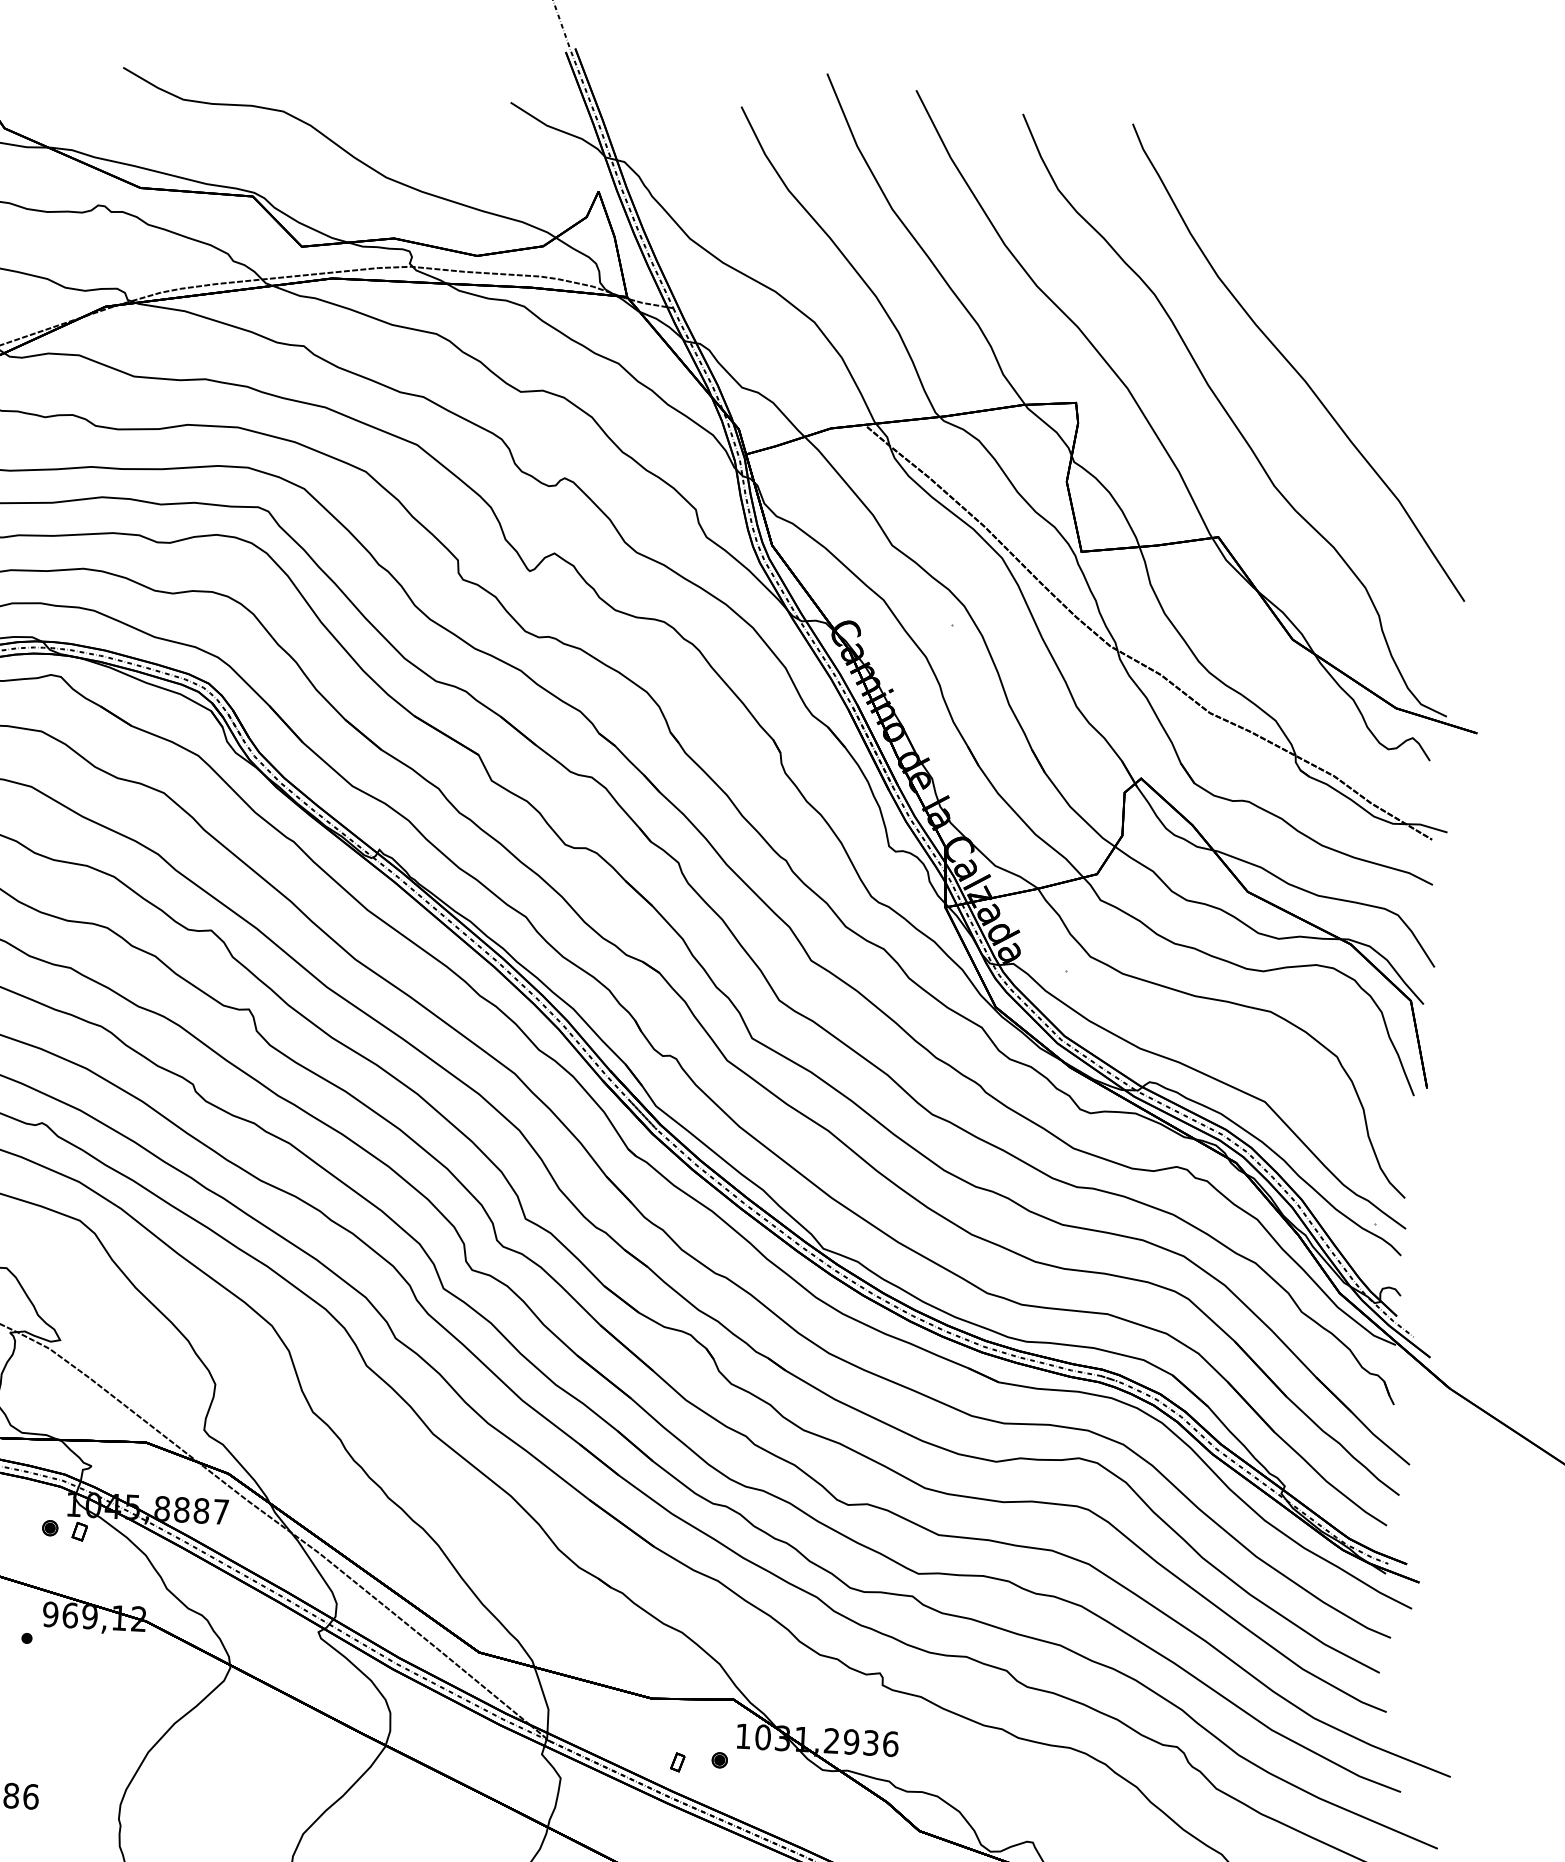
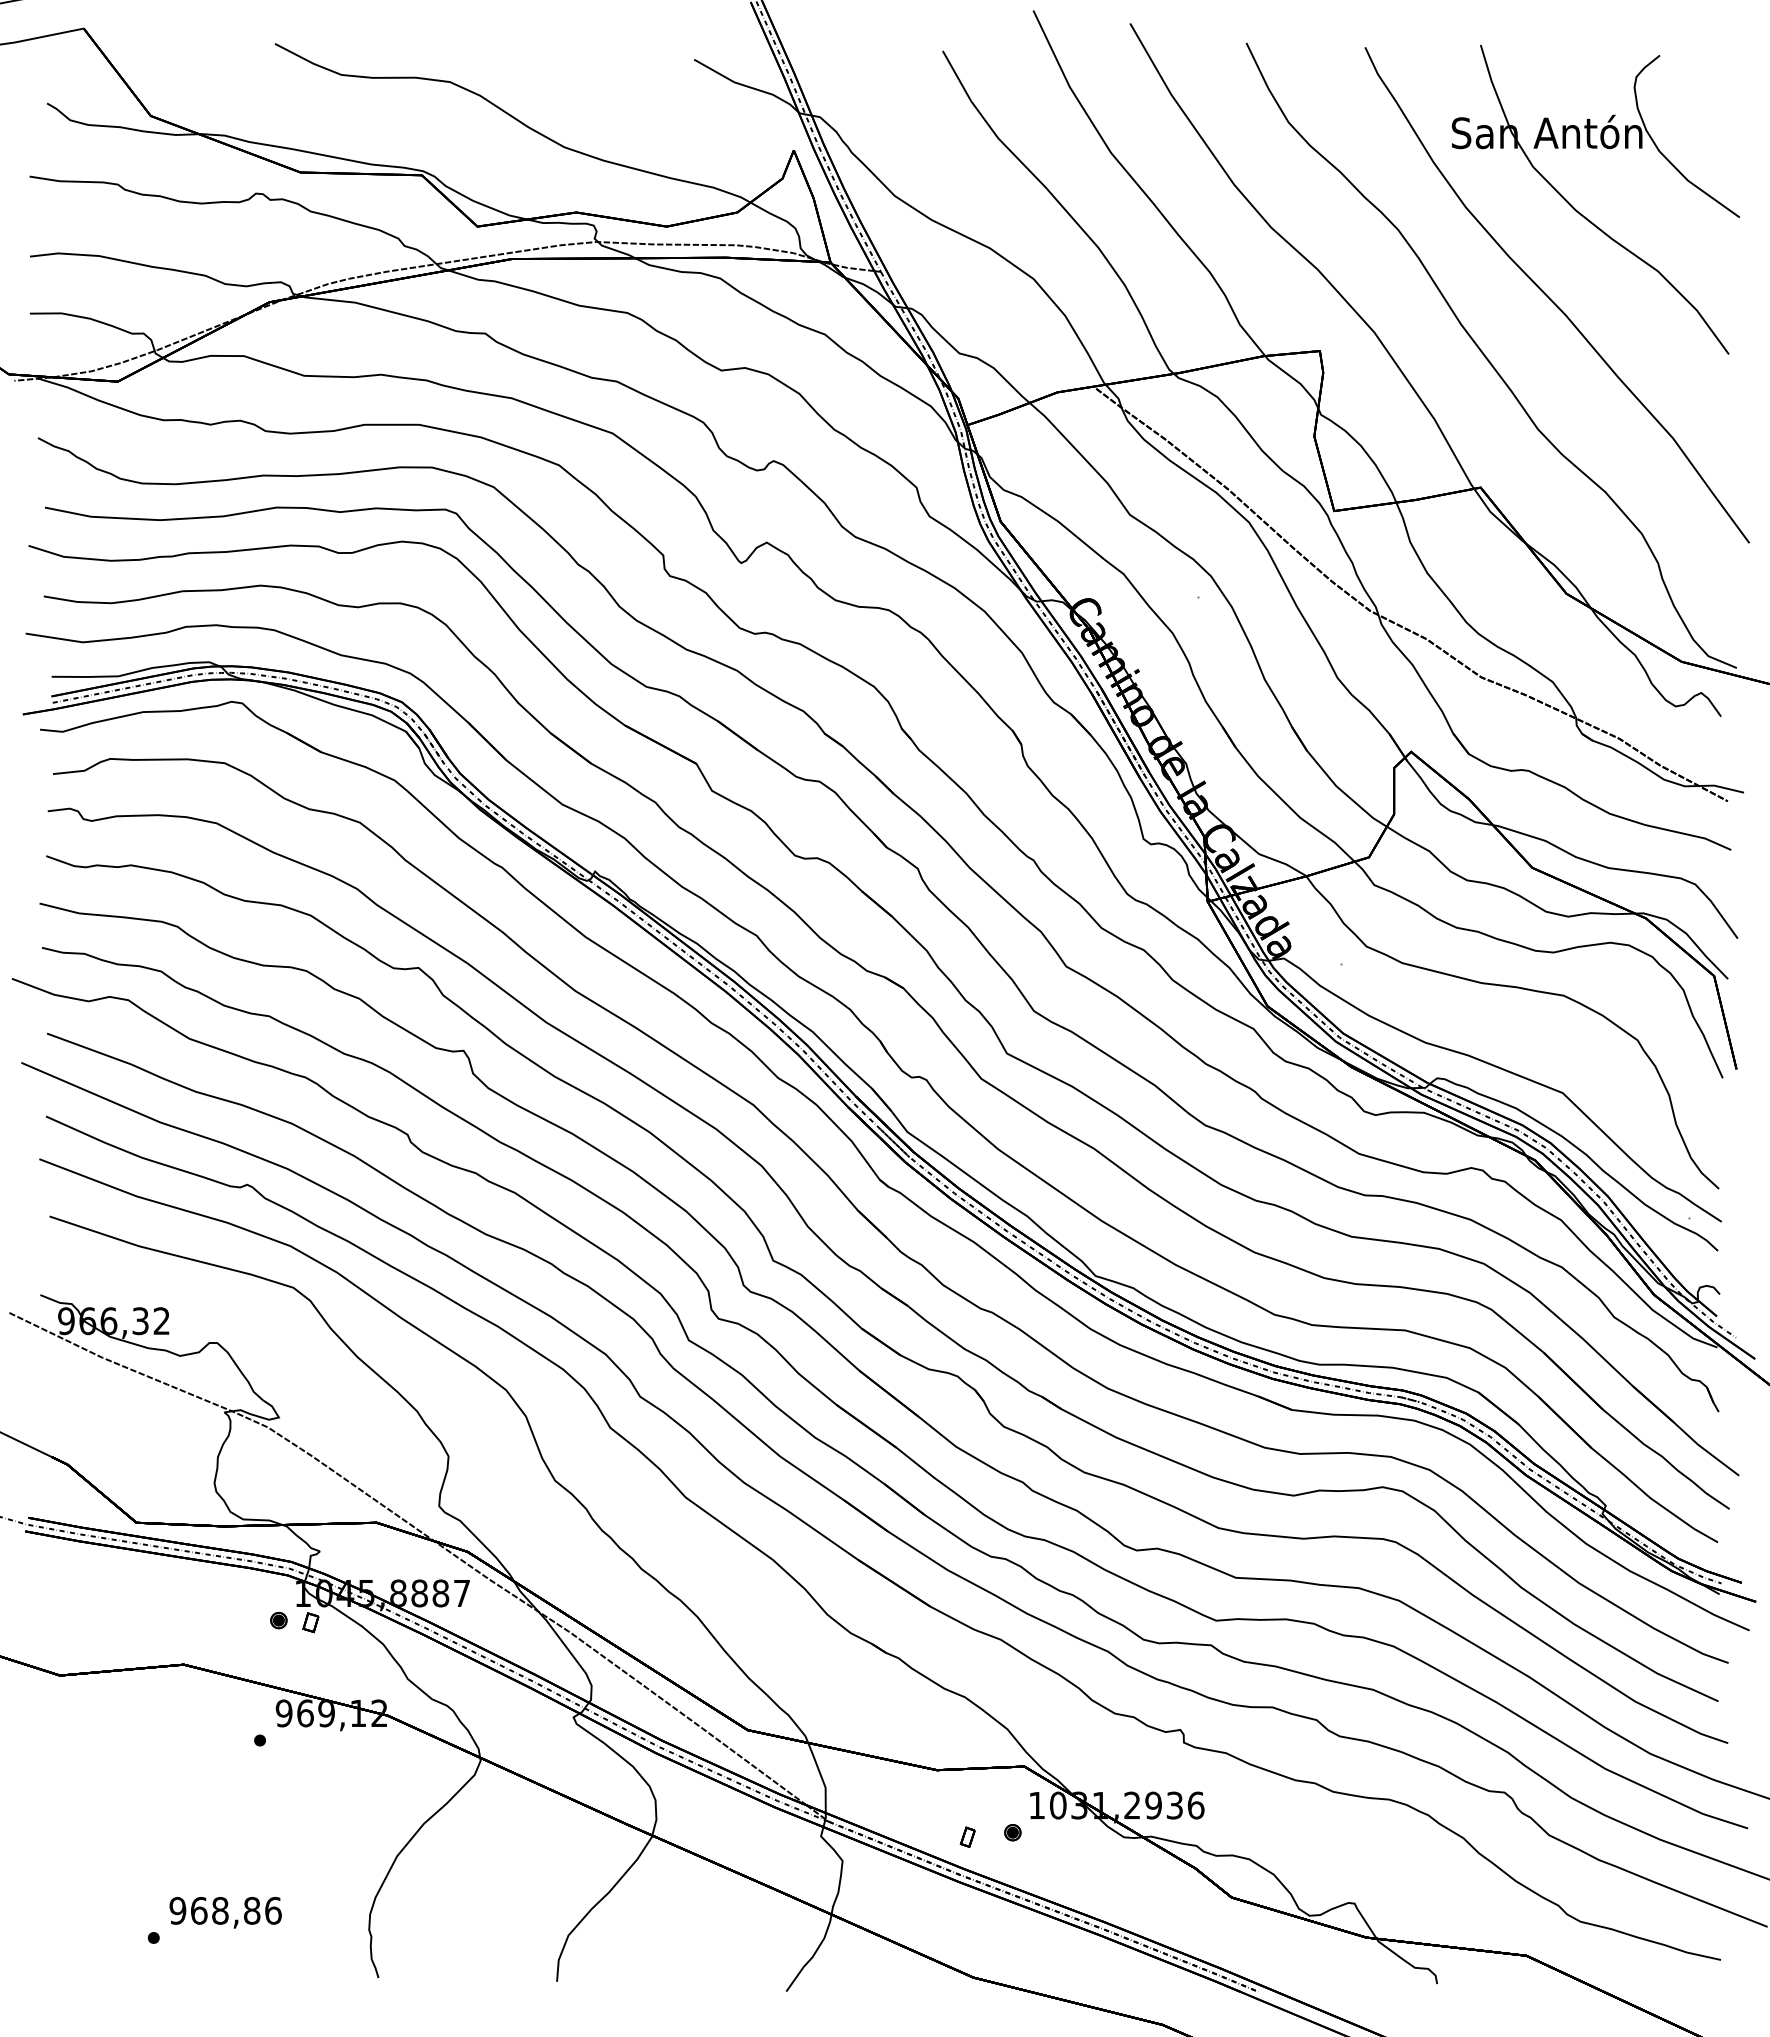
part: (1328, 291) -> (1585, 216), added

